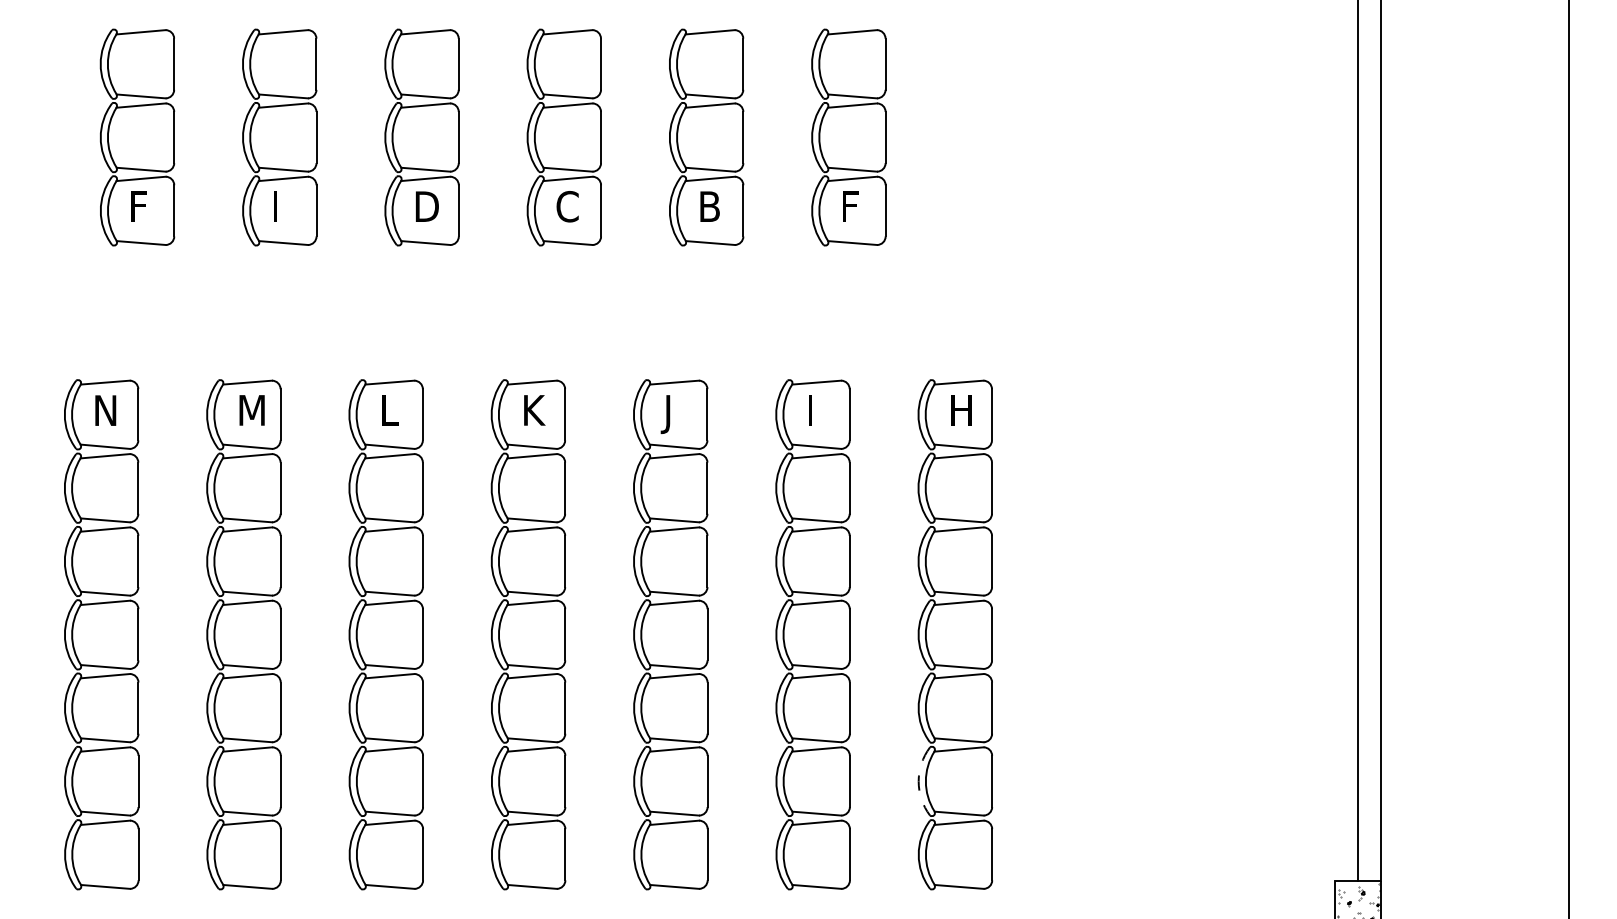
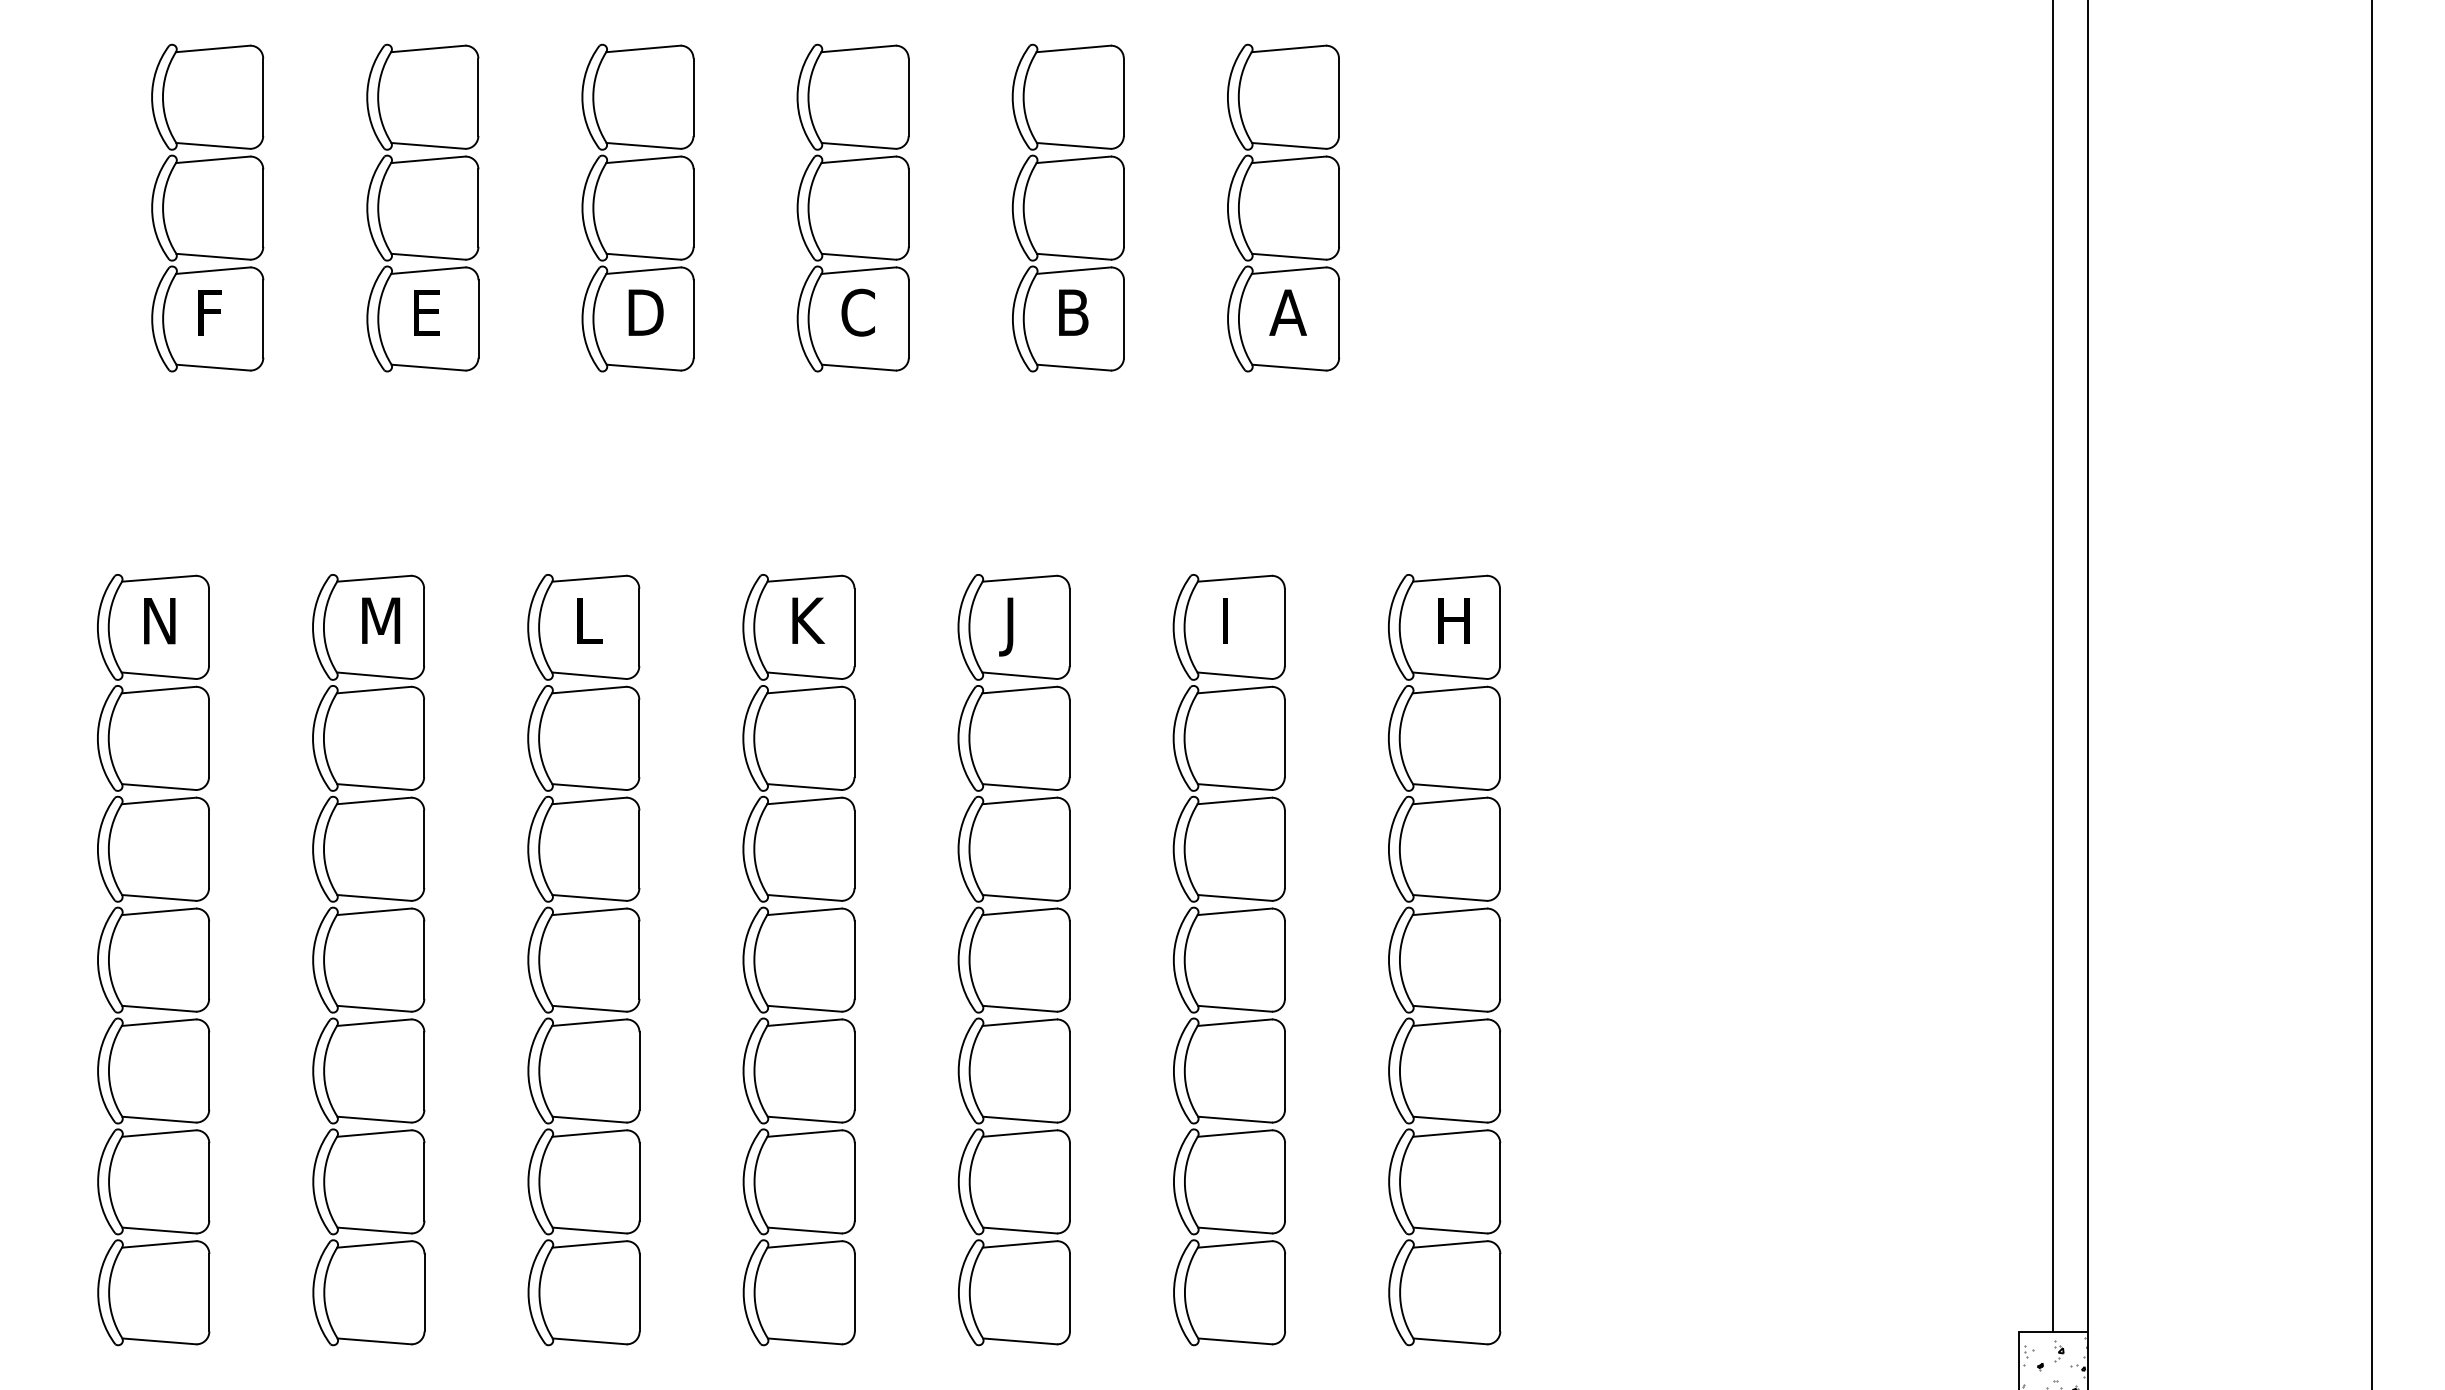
text: (283, 206) -> (428, 312), I -> E
text: (851, 206) -> (1287, 312), F -> A
arc: (918, 781) -> (1388, 1181), dashed -> solid

